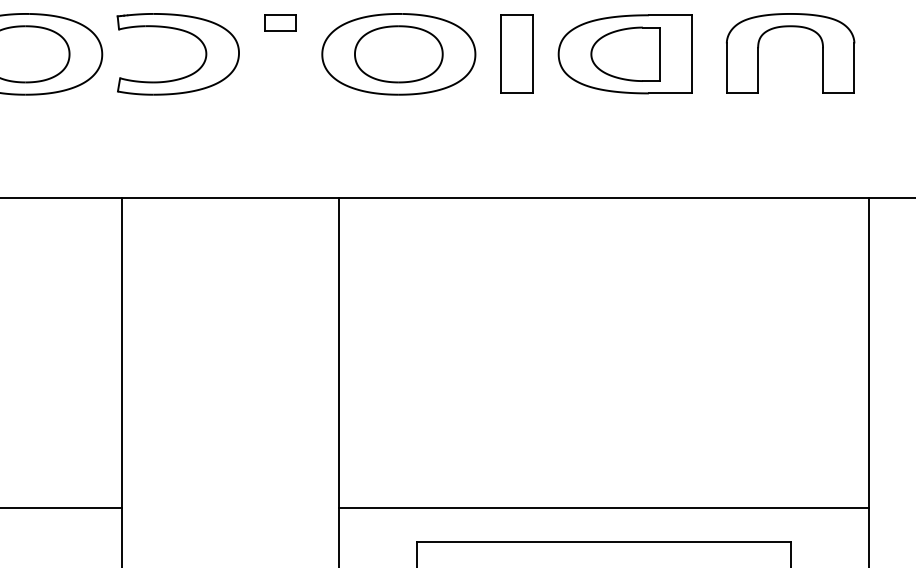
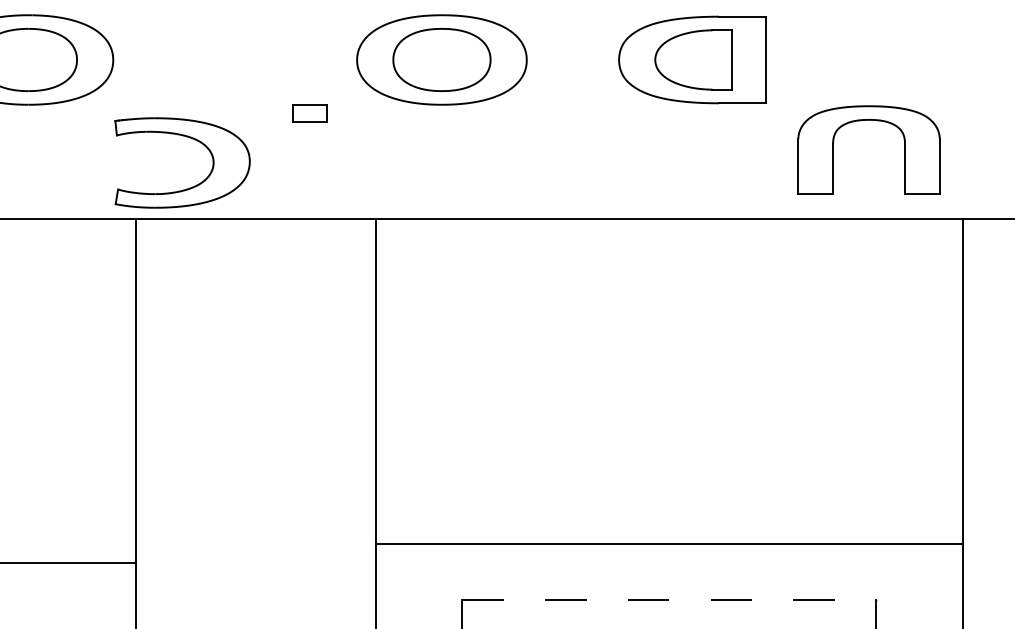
part: (280, 23) -> (309, 113), moved
part: (783, 27) -> (861, 121), moved
part: (184, 32) -> (189, 138), moved
part: (516, 53) -> (572, 59), removed
line: (603, 508) -> (668, 544), moved
line: (604, 542) -> (669, 600), solid -> dashed

